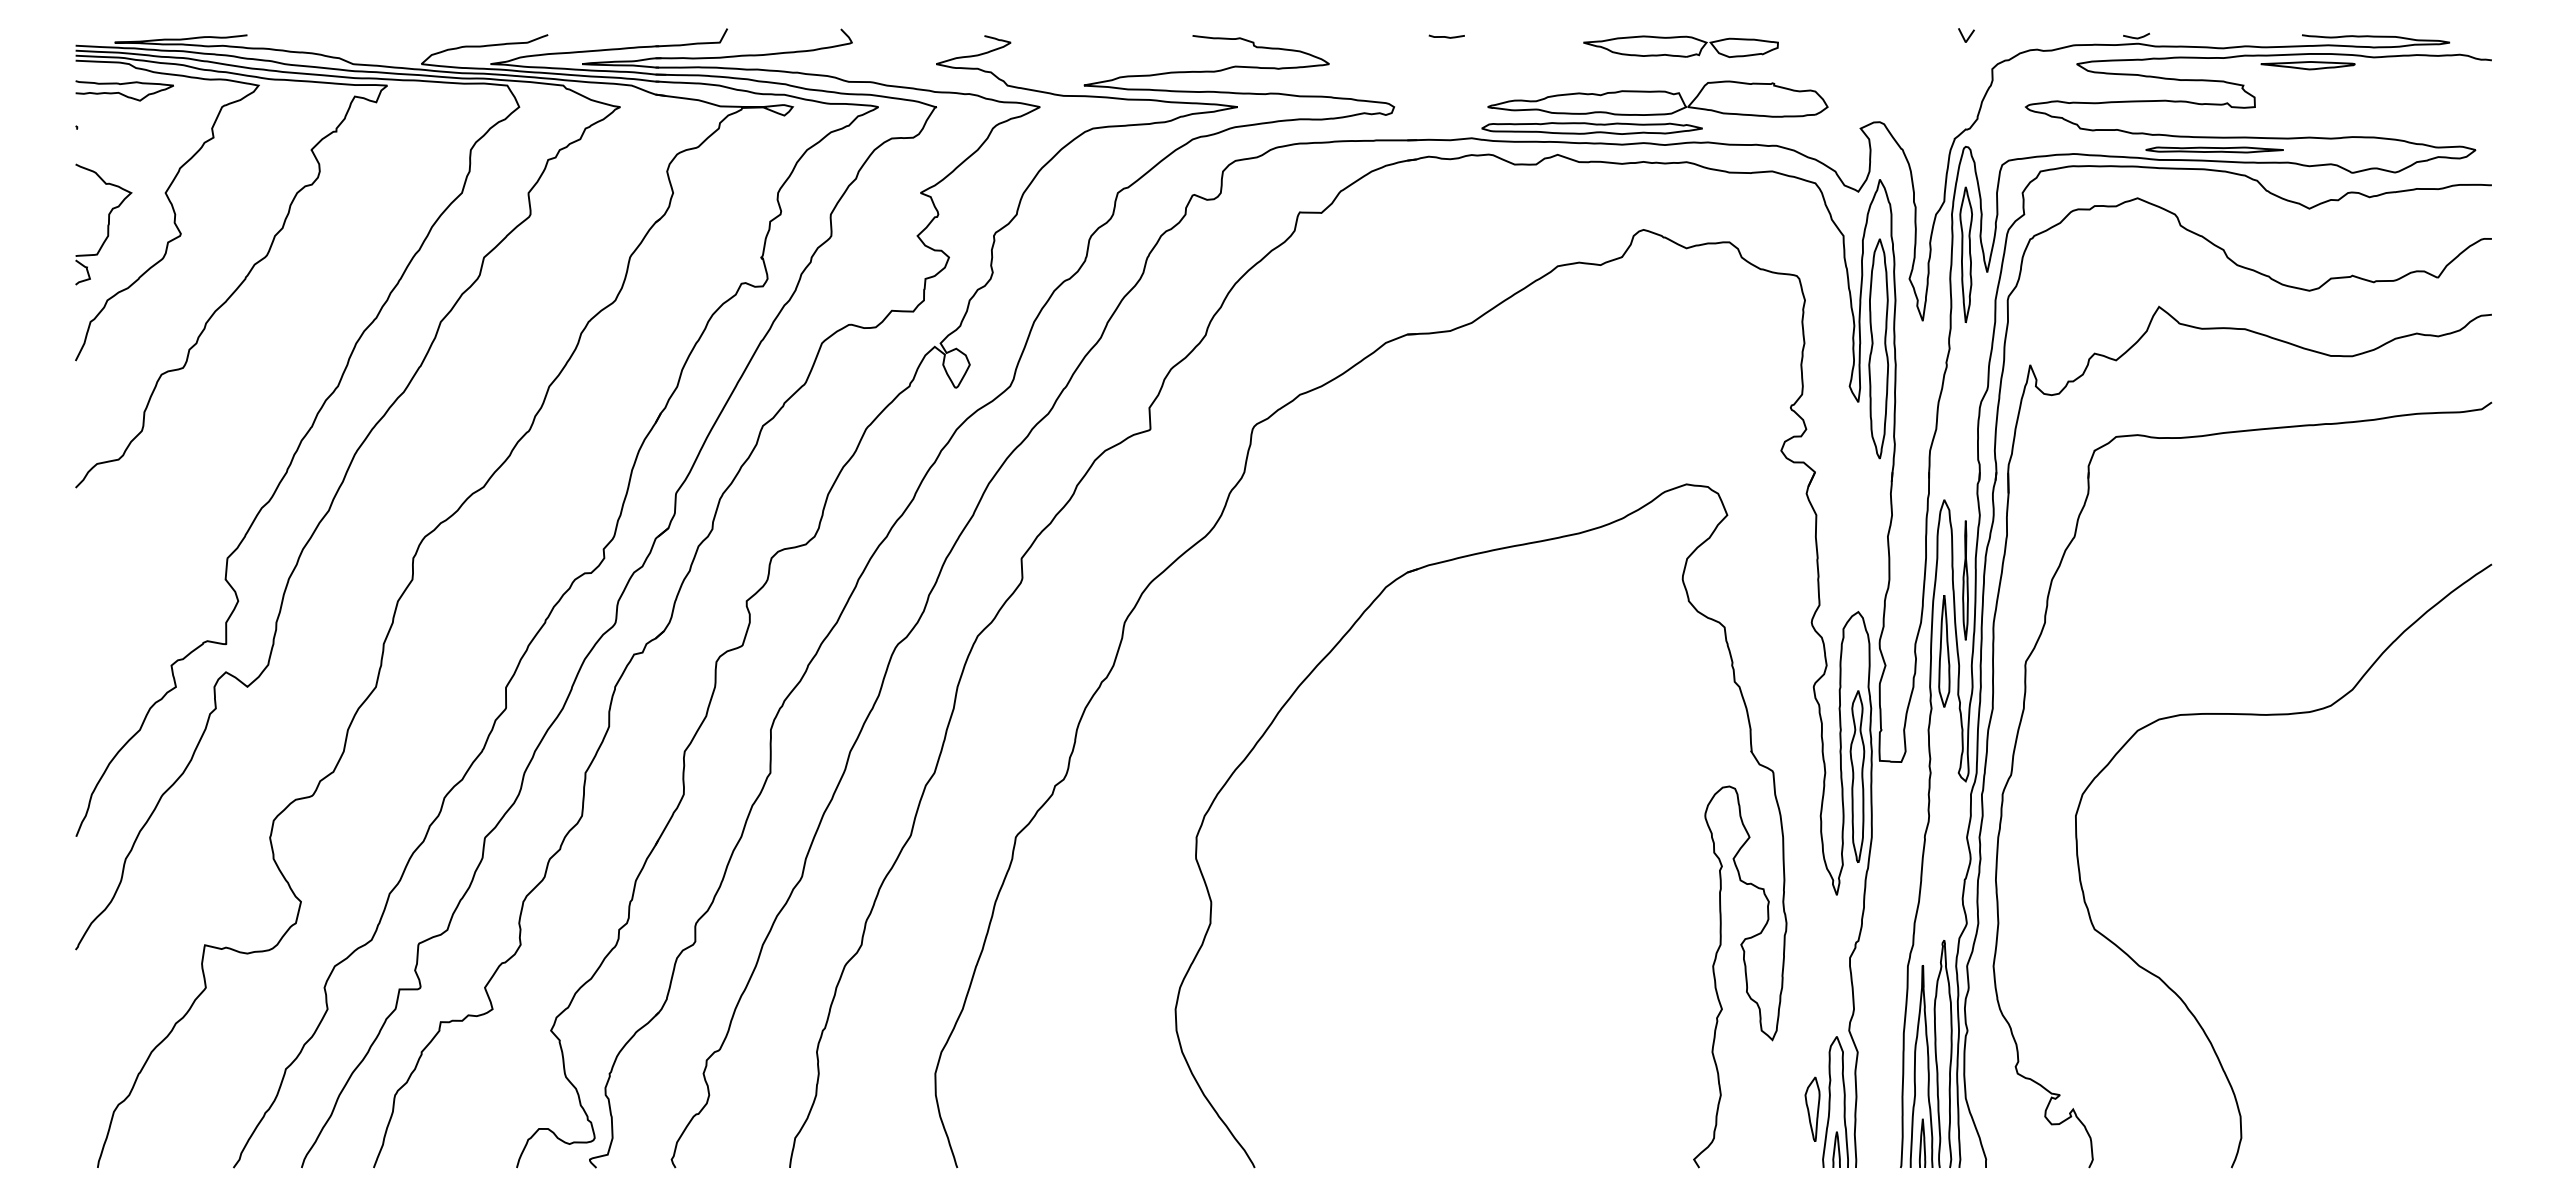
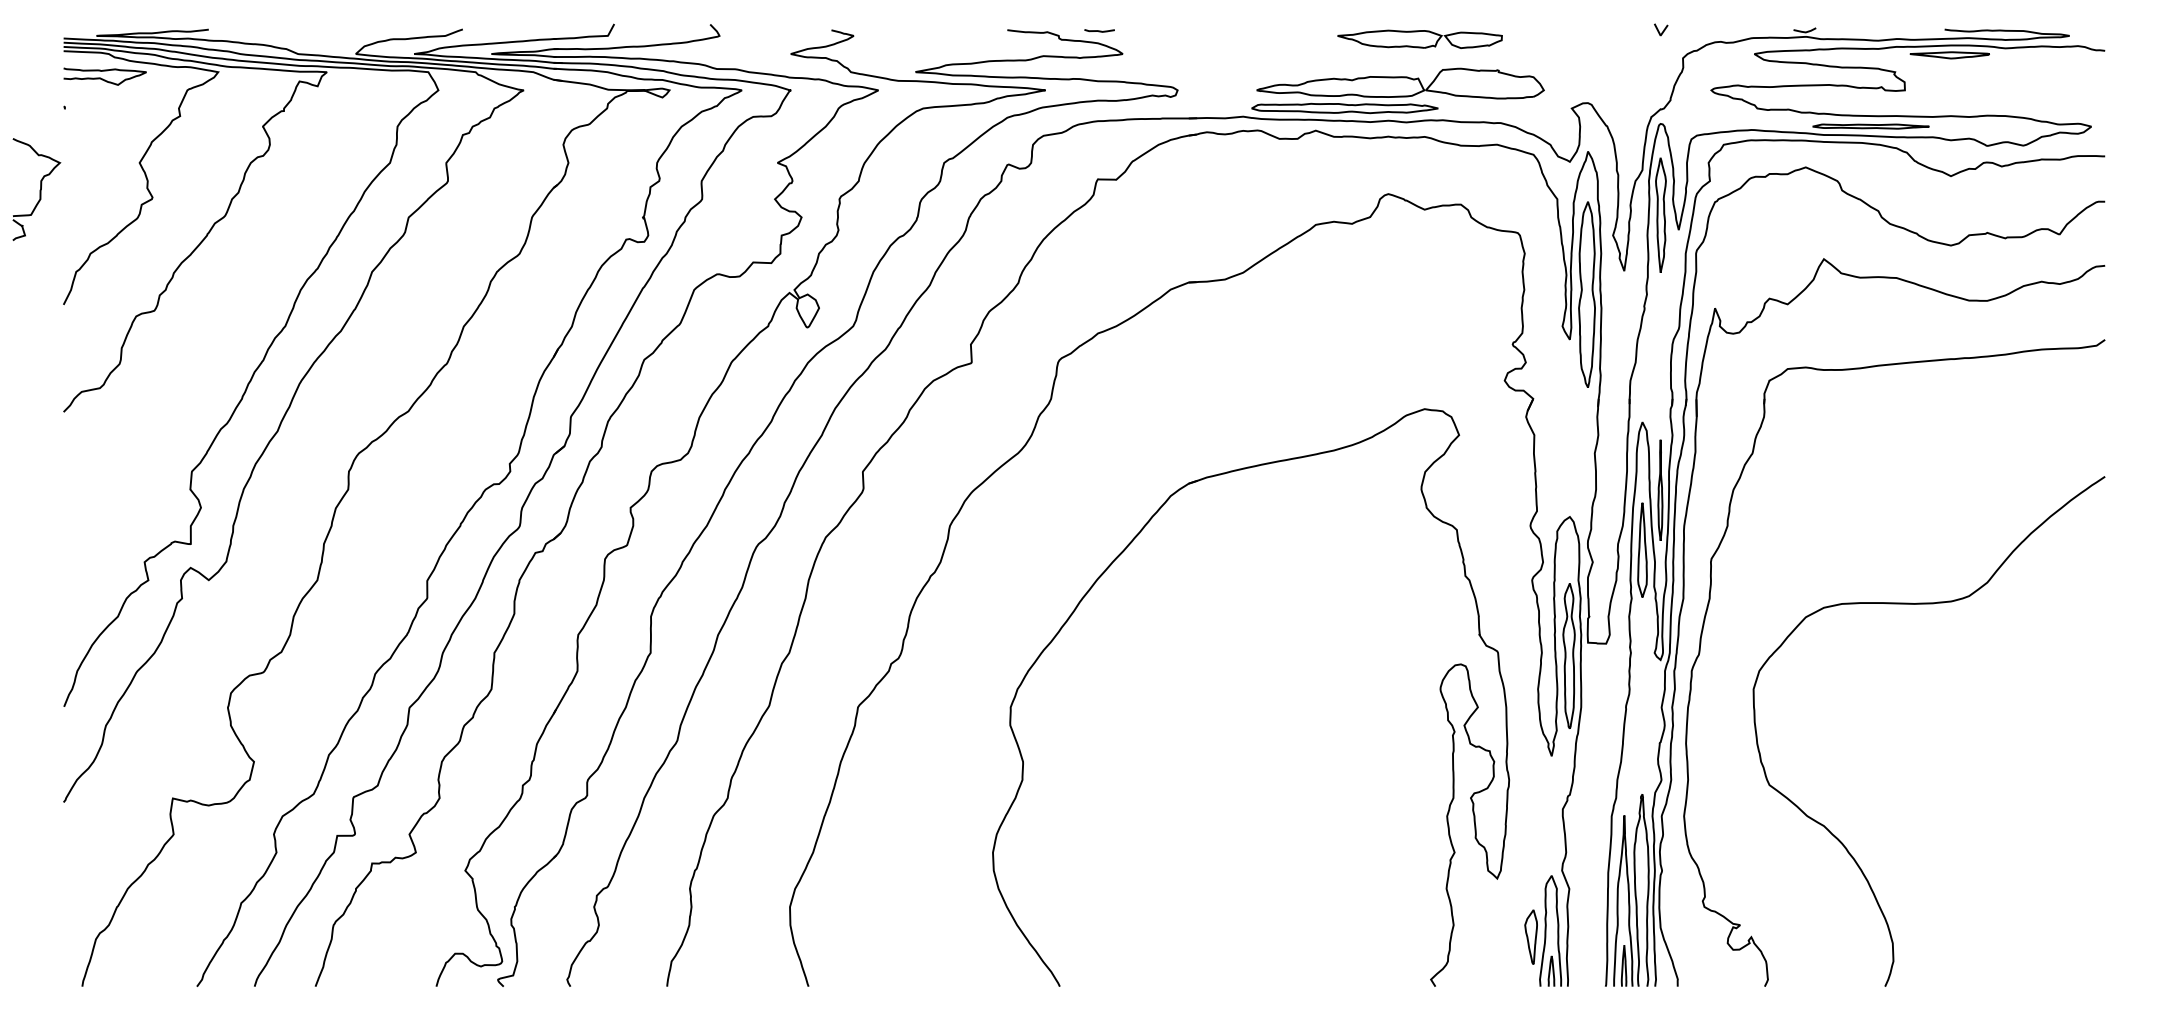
curve: (1446, 36) -> (1099, 30), moved
part: (103, 224) -> (36, 189), moved

